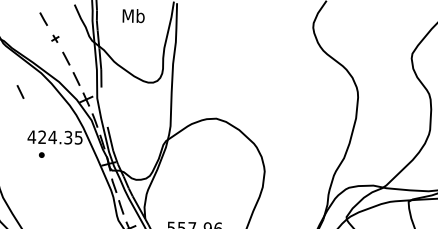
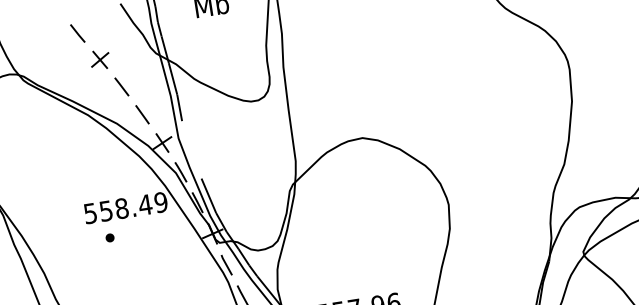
part: (55, 38) -> (100, 59), size x1.67
line: (20, 91) -> (61, 148), removed
text: (54, 137) -> (124, 208), 424.35 -> 558.49

